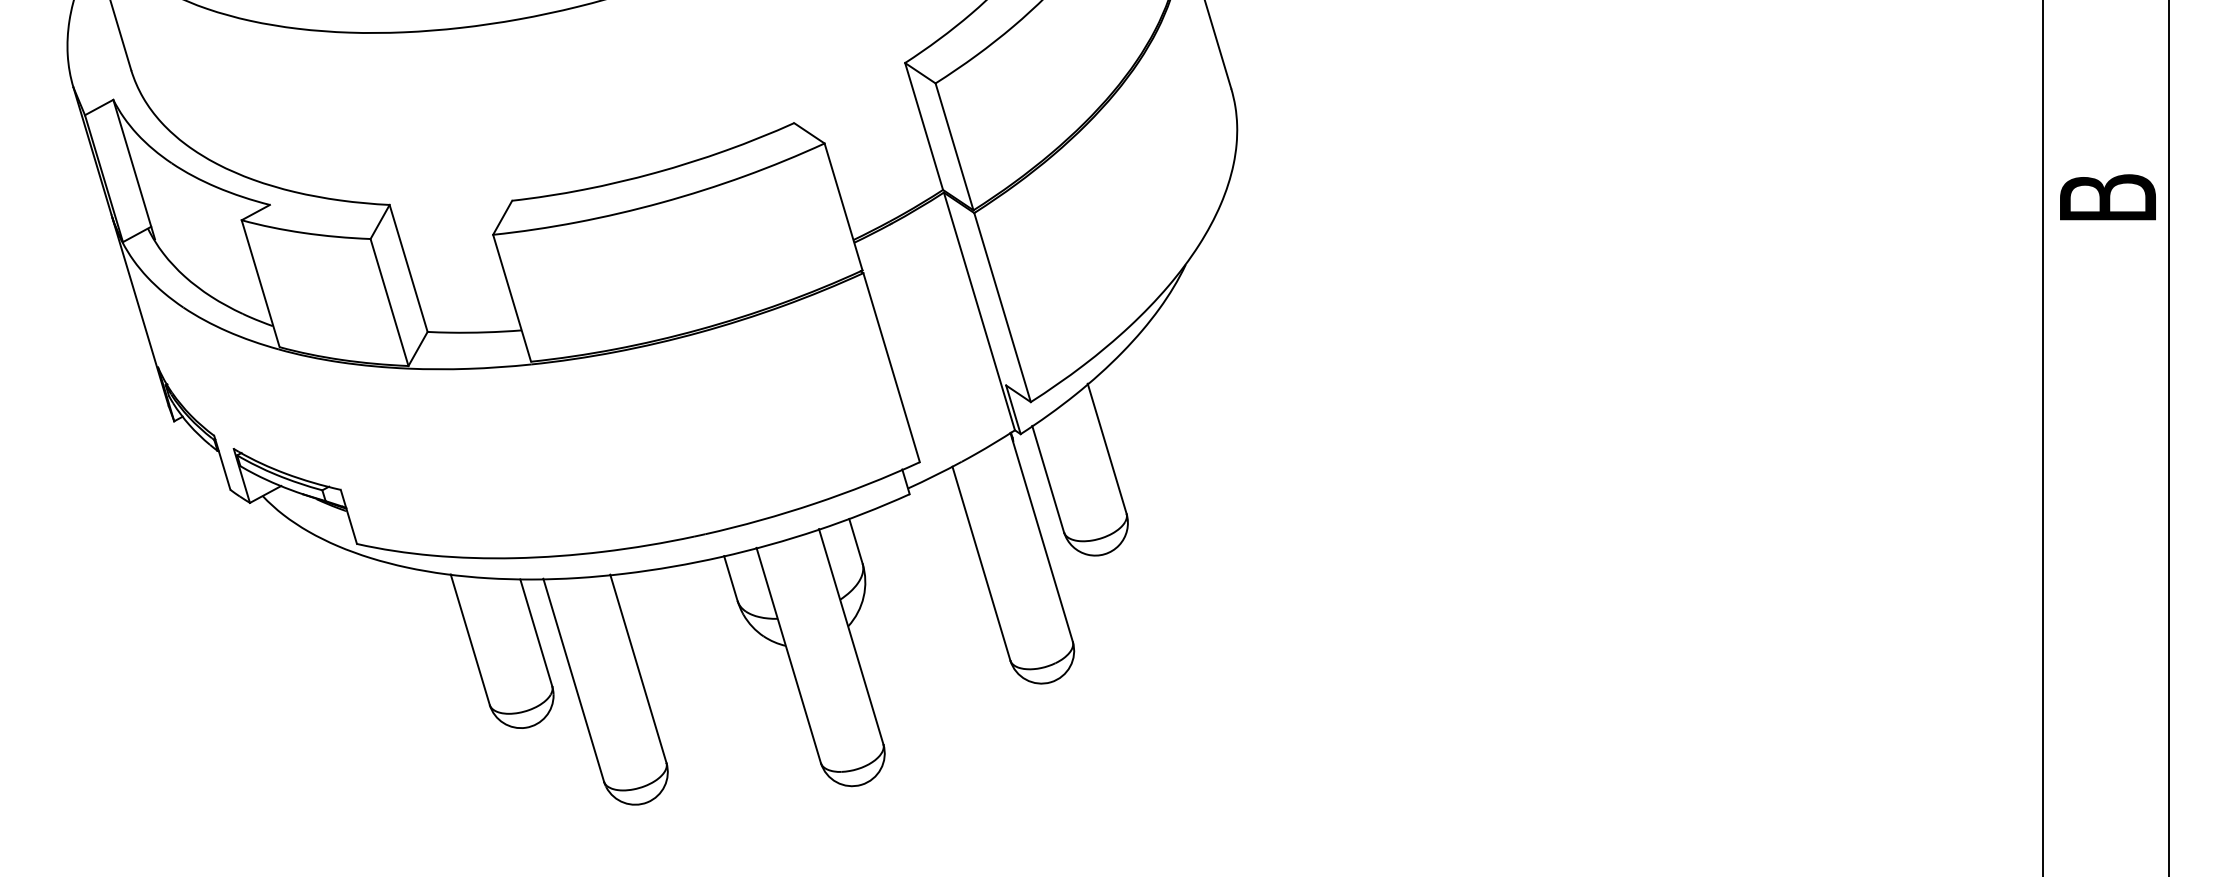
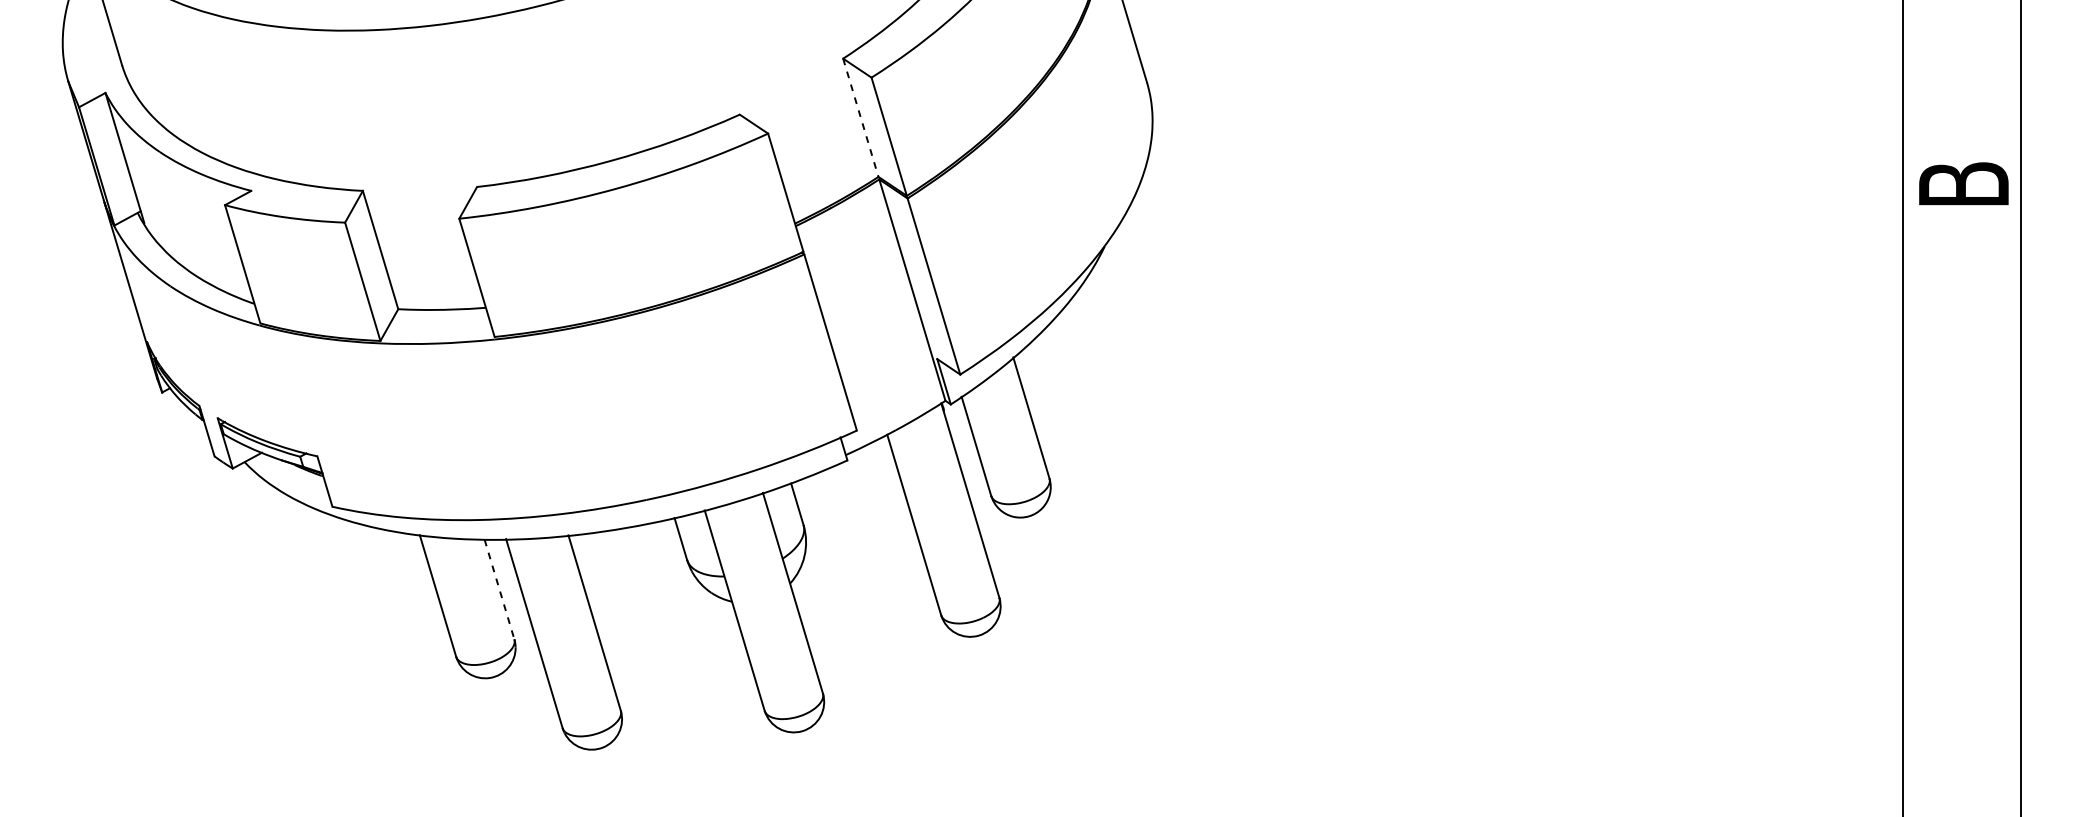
line: (924, 126) -> (861, 117), solid -> dashed
line: (536, 632) -> (499, 589), solid -> dashed

